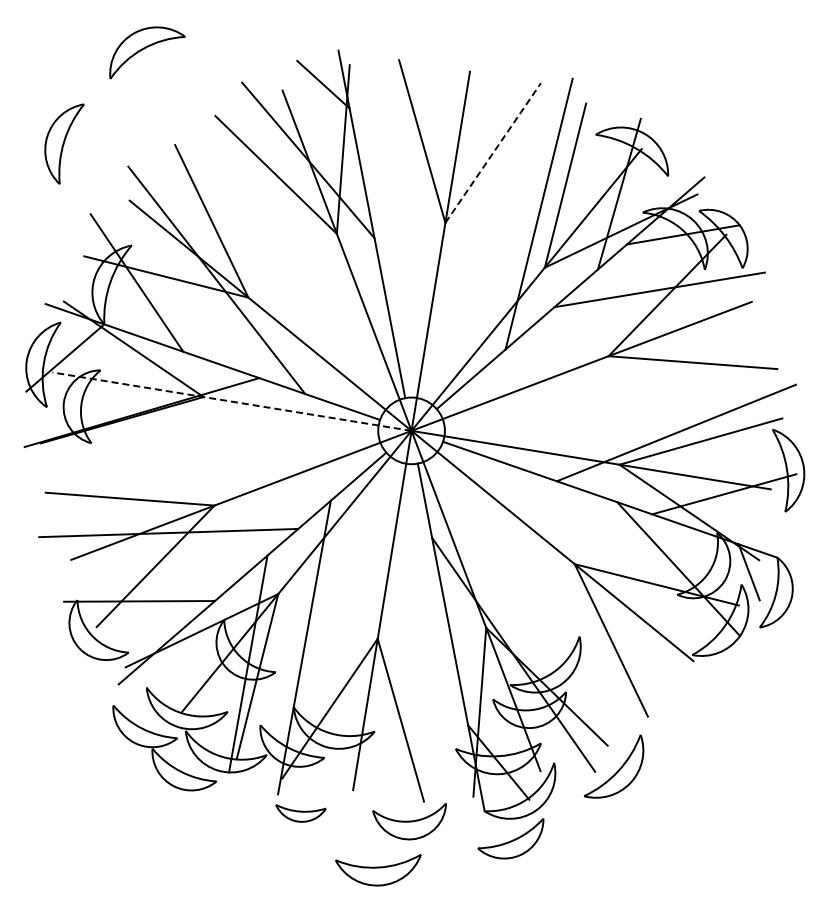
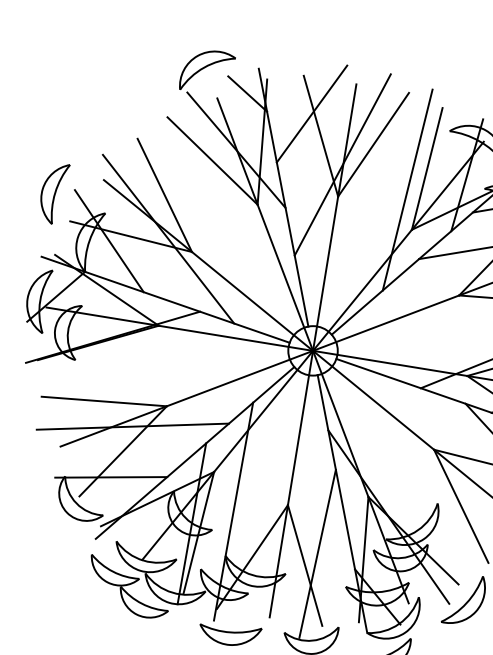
part: (147, 52) -> (207, 70), moved
line: (409, 111) -> (311, 113), added
part: (64, 143) -> (55, 194), moved
line: (493, 153) -> (373, 145), dashed -> solid
line: (451, 180) -> (342, 165), added
line: (231, 401) -> (179, 329), dashed -> solid
line: (417, 704) -> (317, 553), added
part: (300, 813) -> (230, 634), size x1.67

